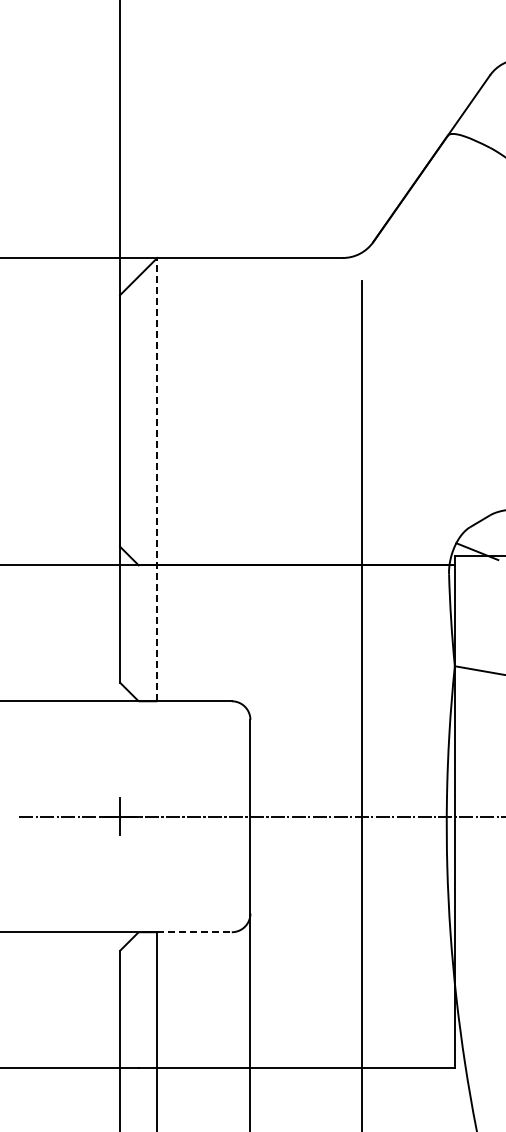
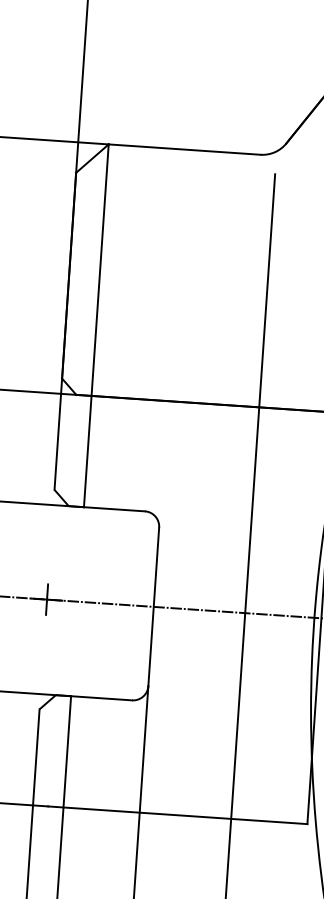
line: (157, 479) -> (96, 325), dashed -> solid
line: (195, 932) -> (102, 698), dashed -> solid

